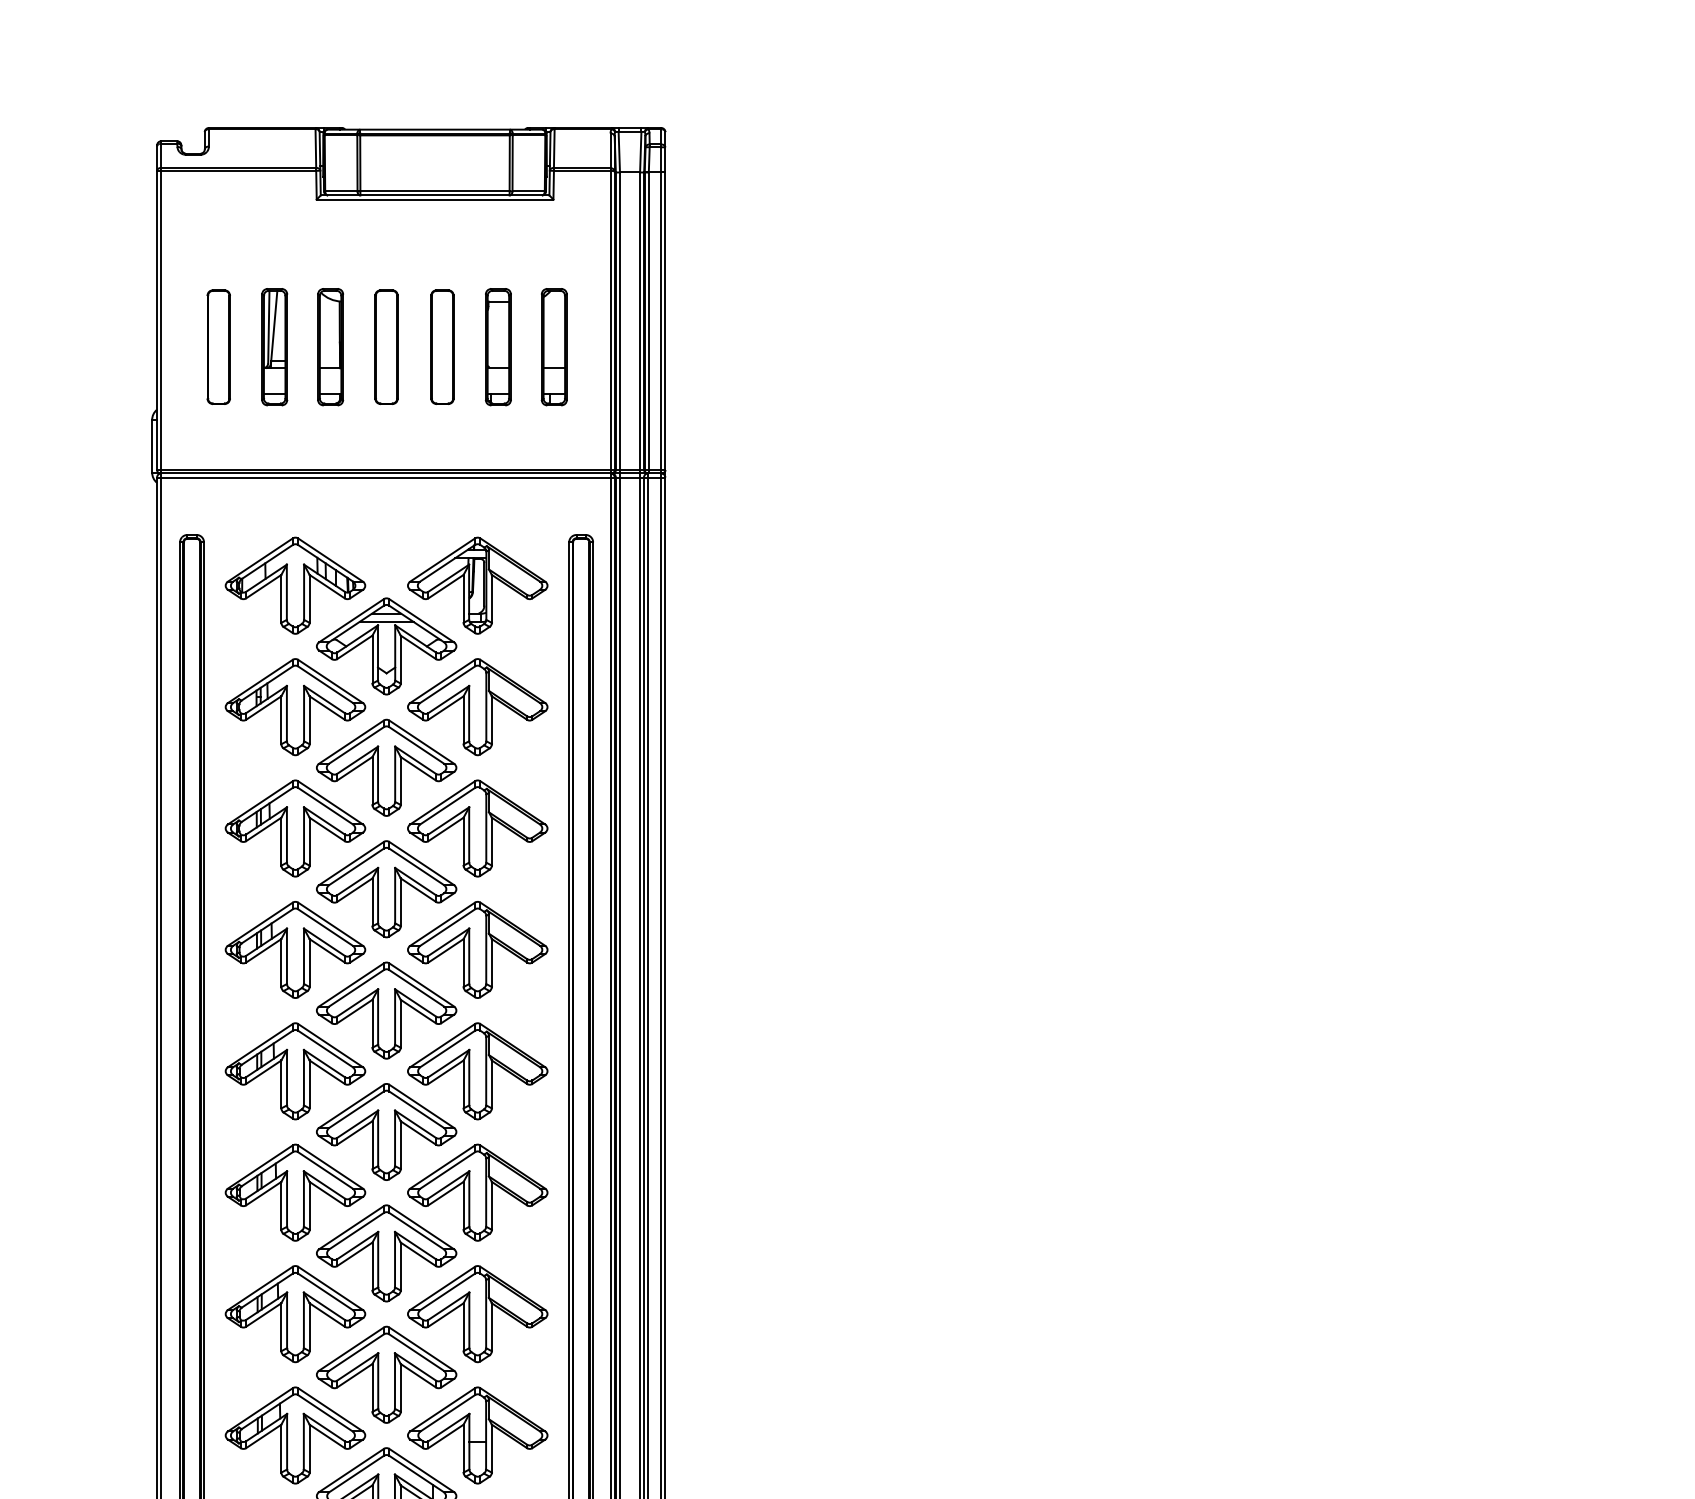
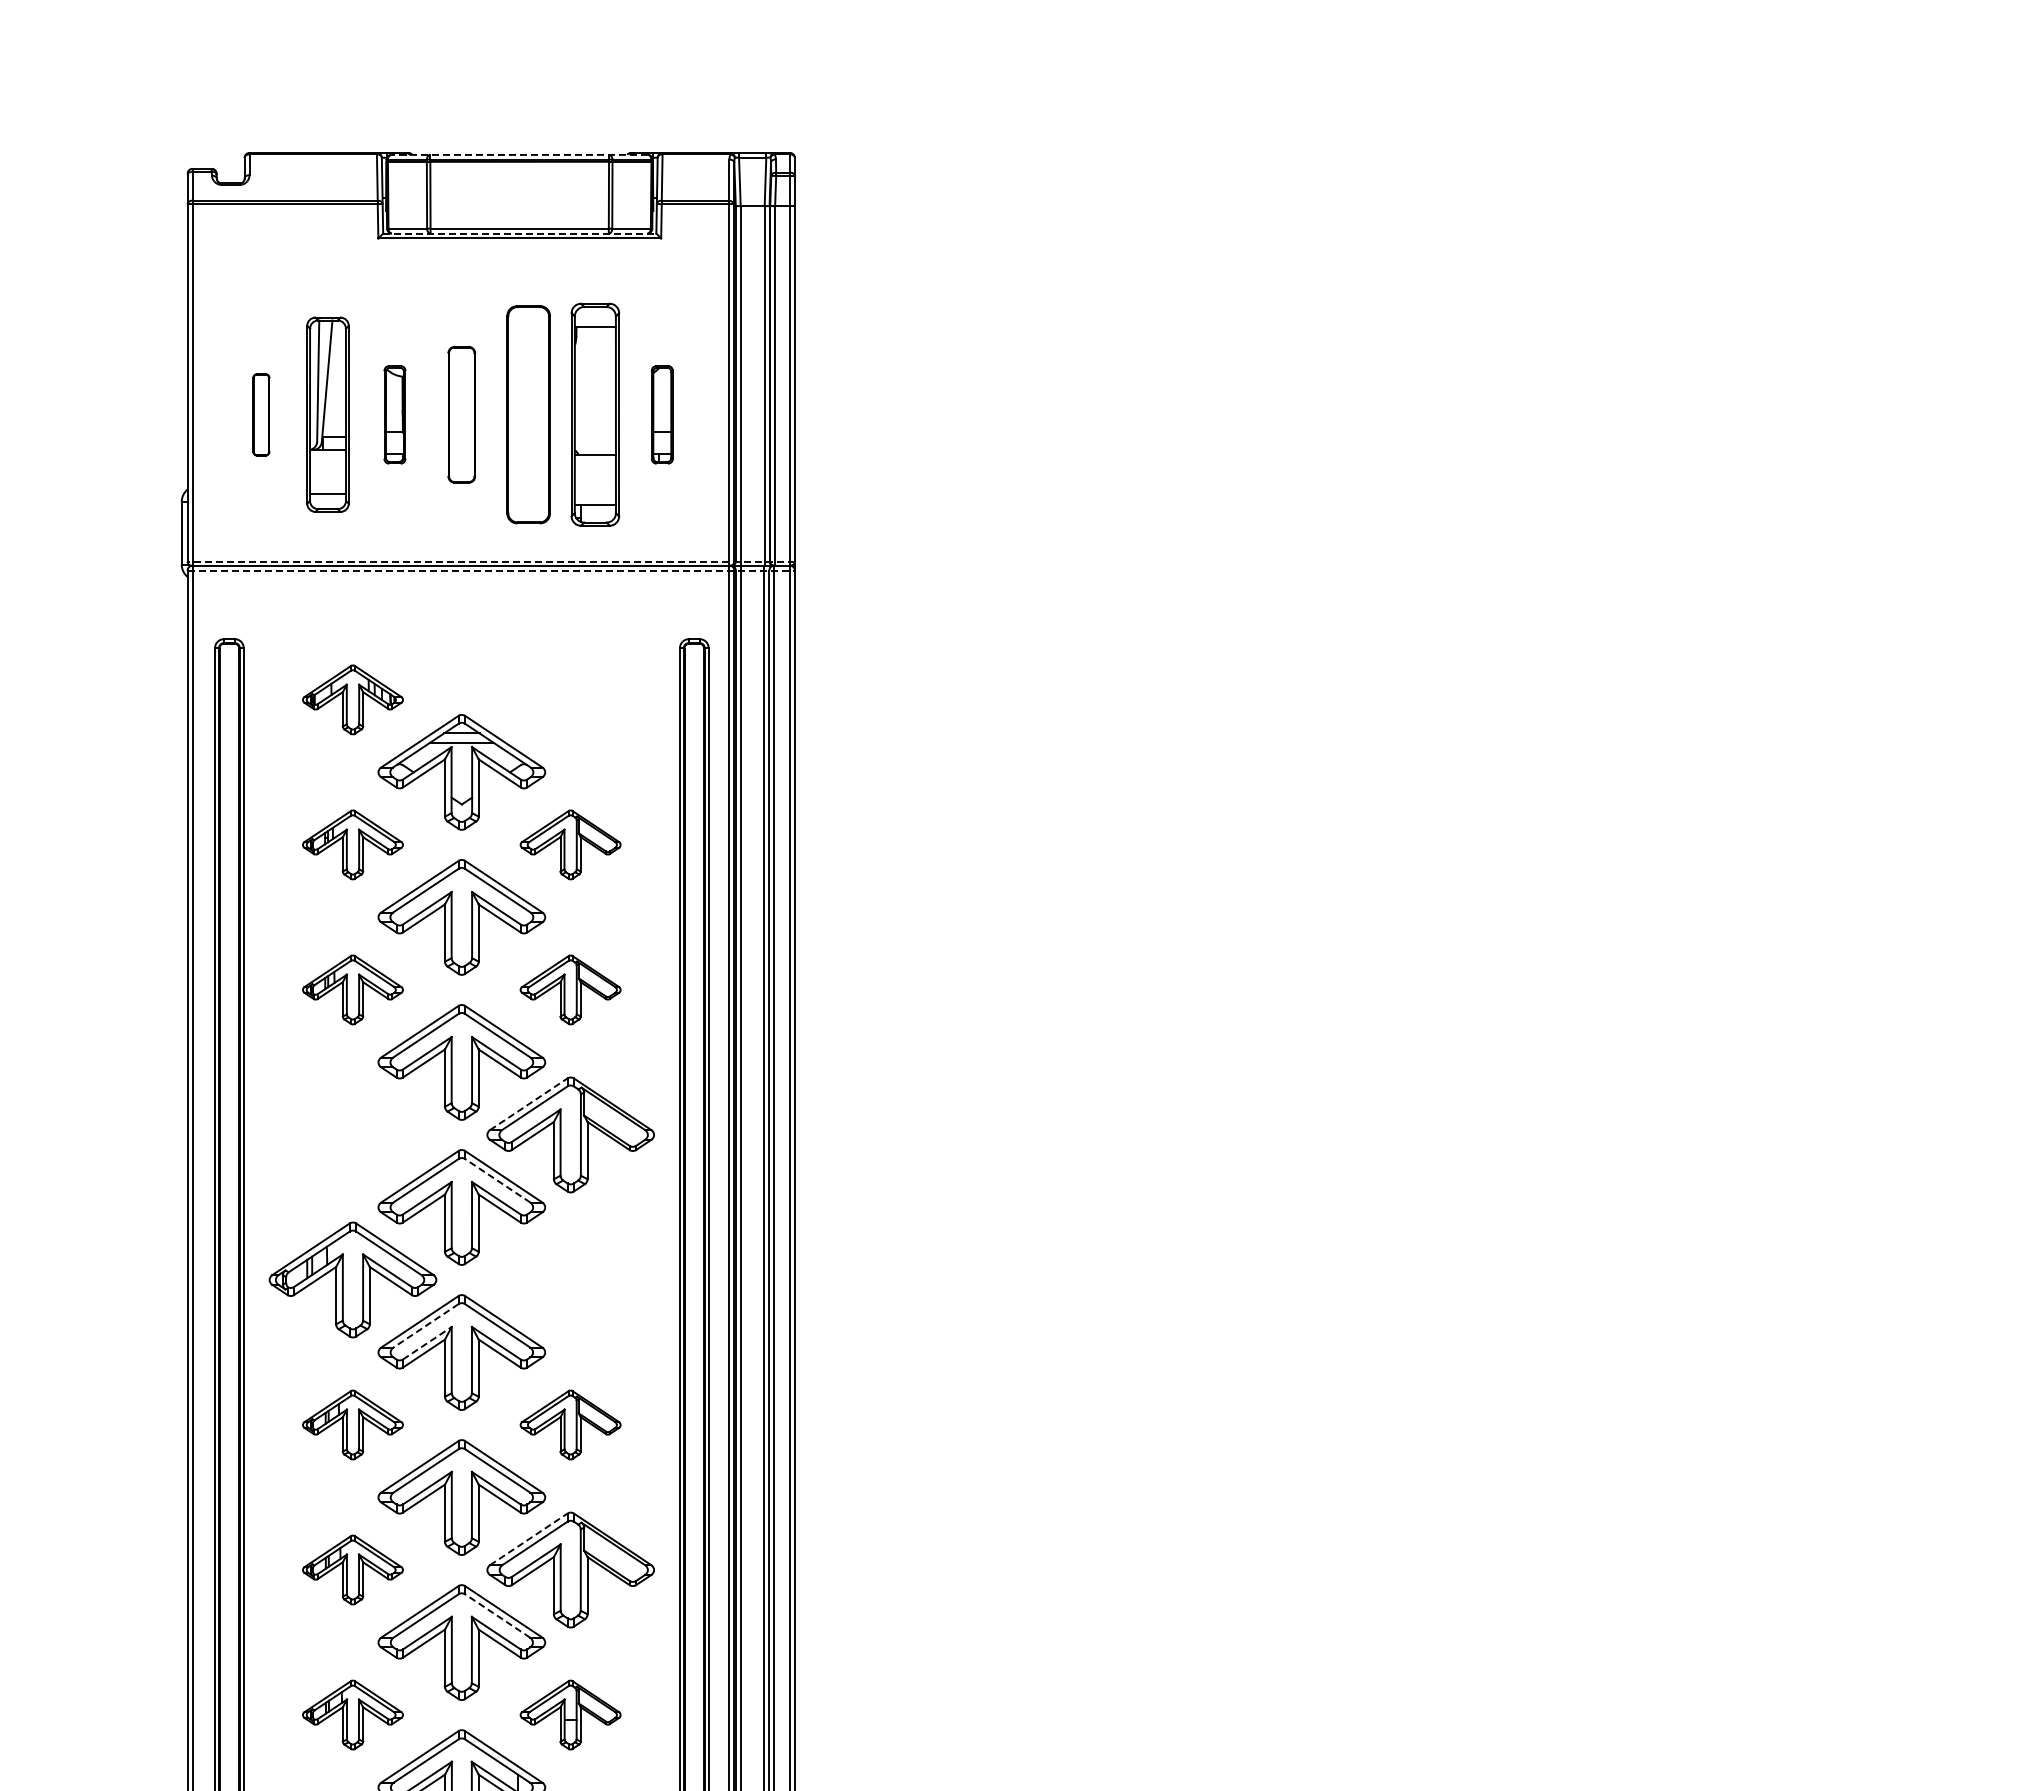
line: (434, 129) -> (519, 154), solid -> dashed
line: (434, 195) -> (519, 233), solid -> dashed
part: (218, 346) -> (261, 414), size x0.6
part: (274, 346) -> (328, 414), size x1.4
part: (330, 346) -> (394, 414), size x0.7
part: (442, 346) -> (528, 414), size x1.6
part: (498, 346) -> (595, 414), size x1.6
part: (554, 346) -> (662, 414), size x0.7
line: (411, 469) -> (491, 561), solid -> dashed
line: (411, 477) -> (491, 570), solid -> dashed
part: (295, 585) -> (352, 699), size x0.6
part: (477, 585) -> (570, 699), removed
part: (295, 706) -> (352, 844), size x0.6
part: (477, 706) -> (570, 844), size x0.6
part: (295, 828) -> (352, 989), size x0.6
part: (477, 828) -> (570, 989), size x0.6
line: (442, 924) -> (528, 1104), solid -> dashed
part: (295, 949) -> (352, 1134), removed
line: (416, 988) -> (497, 1180), solid -> dashed
part: (477, 1070) -> (570, 1279), removed
line: (356, 1110) -> (425, 1326), solid -> dashed
line: (357, 1123) -> (427, 1342), solid -> dashed
part: (295, 1192) -> (352, 1424), size x0.6
part: (477, 1192) -> (570, 1424), size x0.6
line: (442, 1288) -> (528, 1539), solid -> dashed
part: (295, 1313) -> (352, 1569), size x0.6
line: (416, 1352) -> (497, 1615), solid -> dashed
part: (295, 1435) -> (352, 1714), size x0.6
part: (477, 1435) -> (570, 1714), size x0.6

